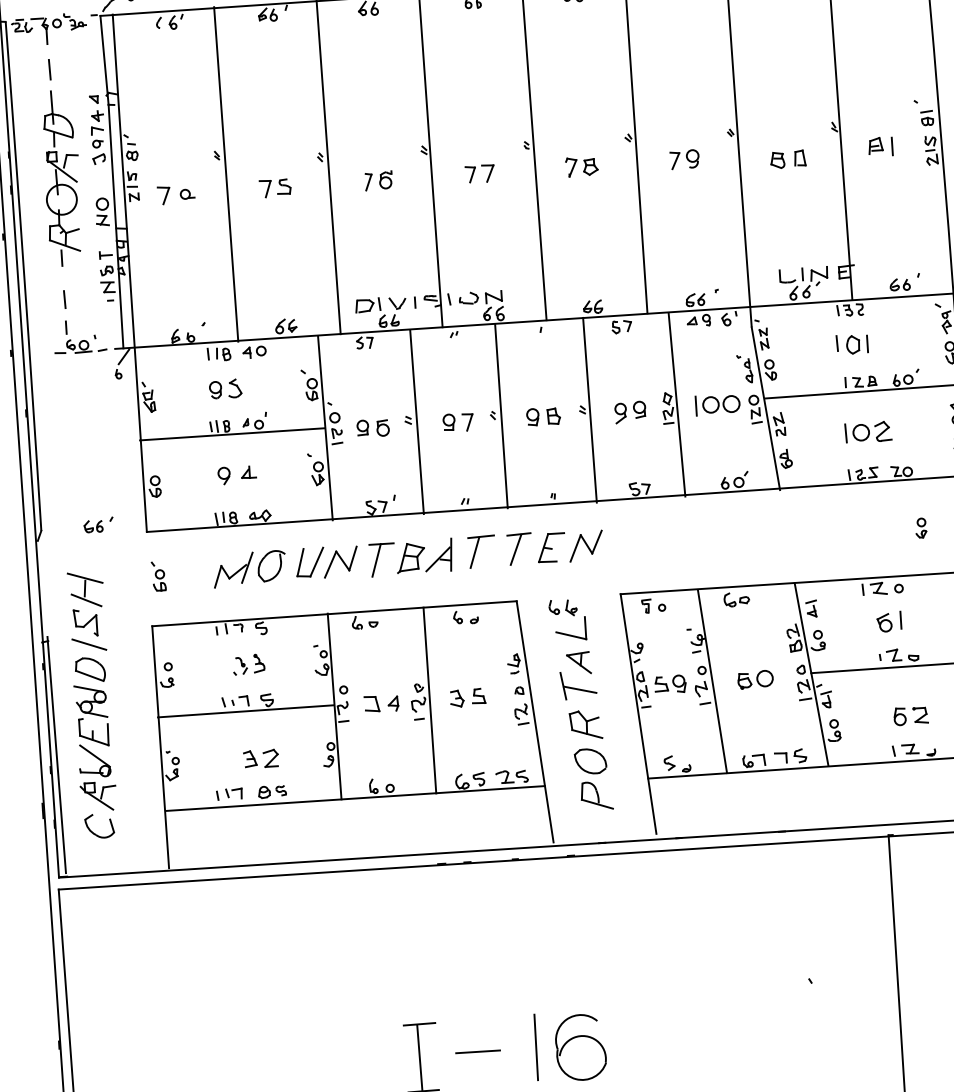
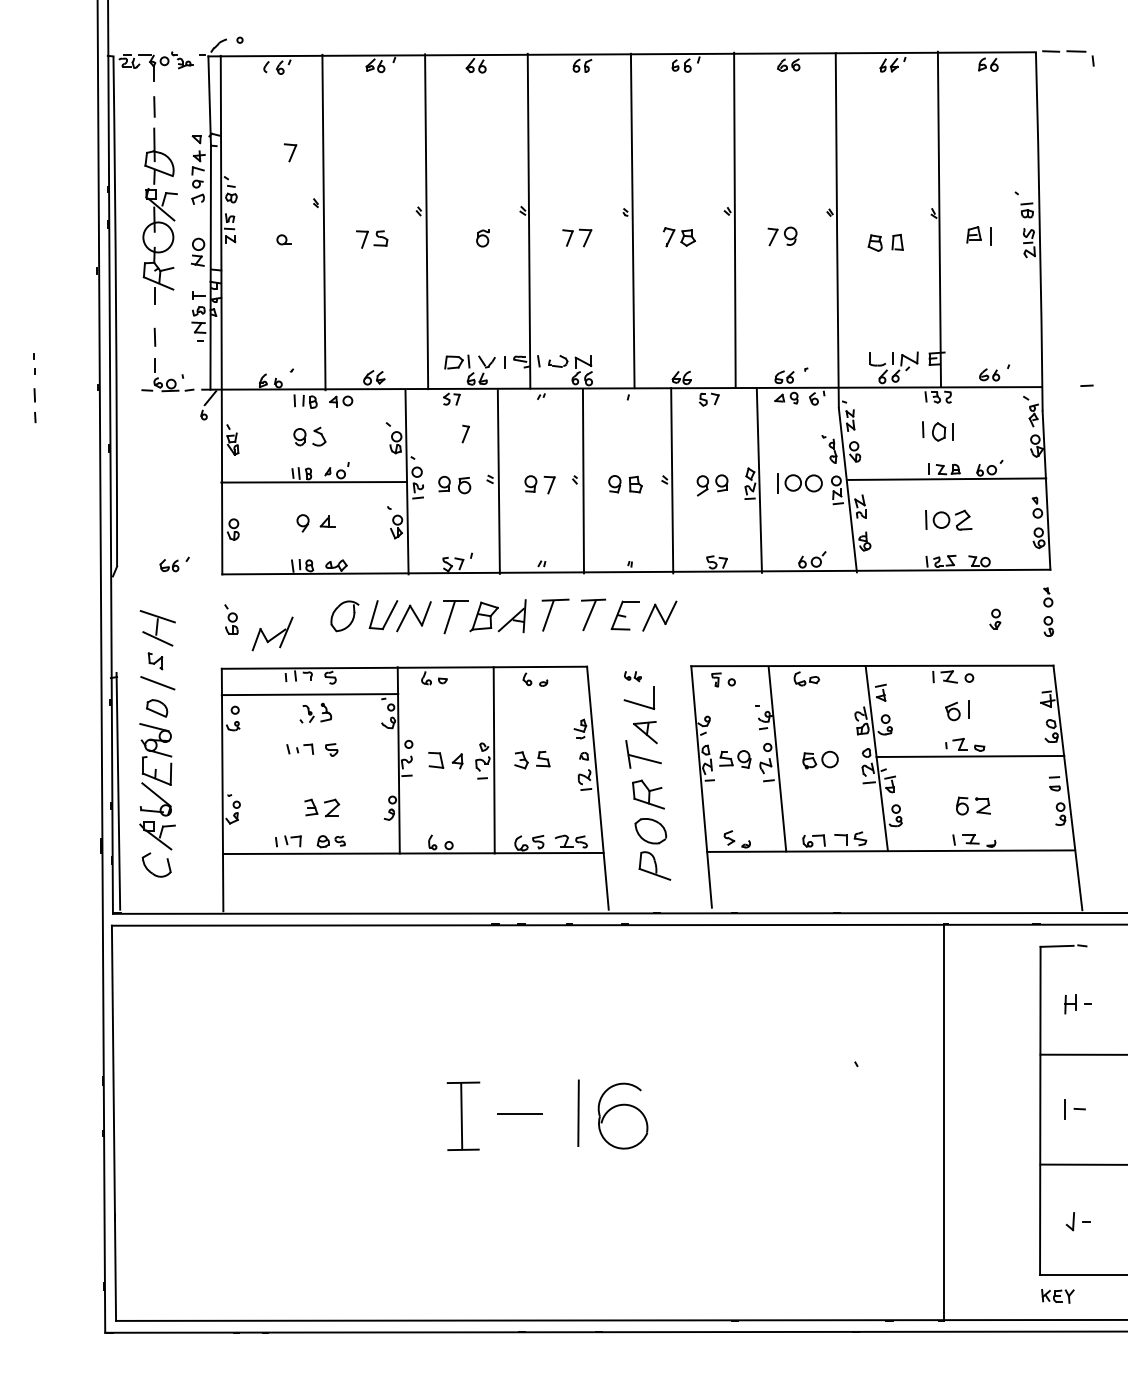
part: (368, 181) -> (465, 433), moved
part: (163, 195) -> (290, 152), moved
part: (233, 569) -> (272, 633), moved
part: (562, 608) -> (632, 676), size x0.6
part: (85, 623) -> (155, 661), size x0.6
part: (89, 669) -> (156, 708), size x0.7
line: (245, 711) -> (309, 694), moved

